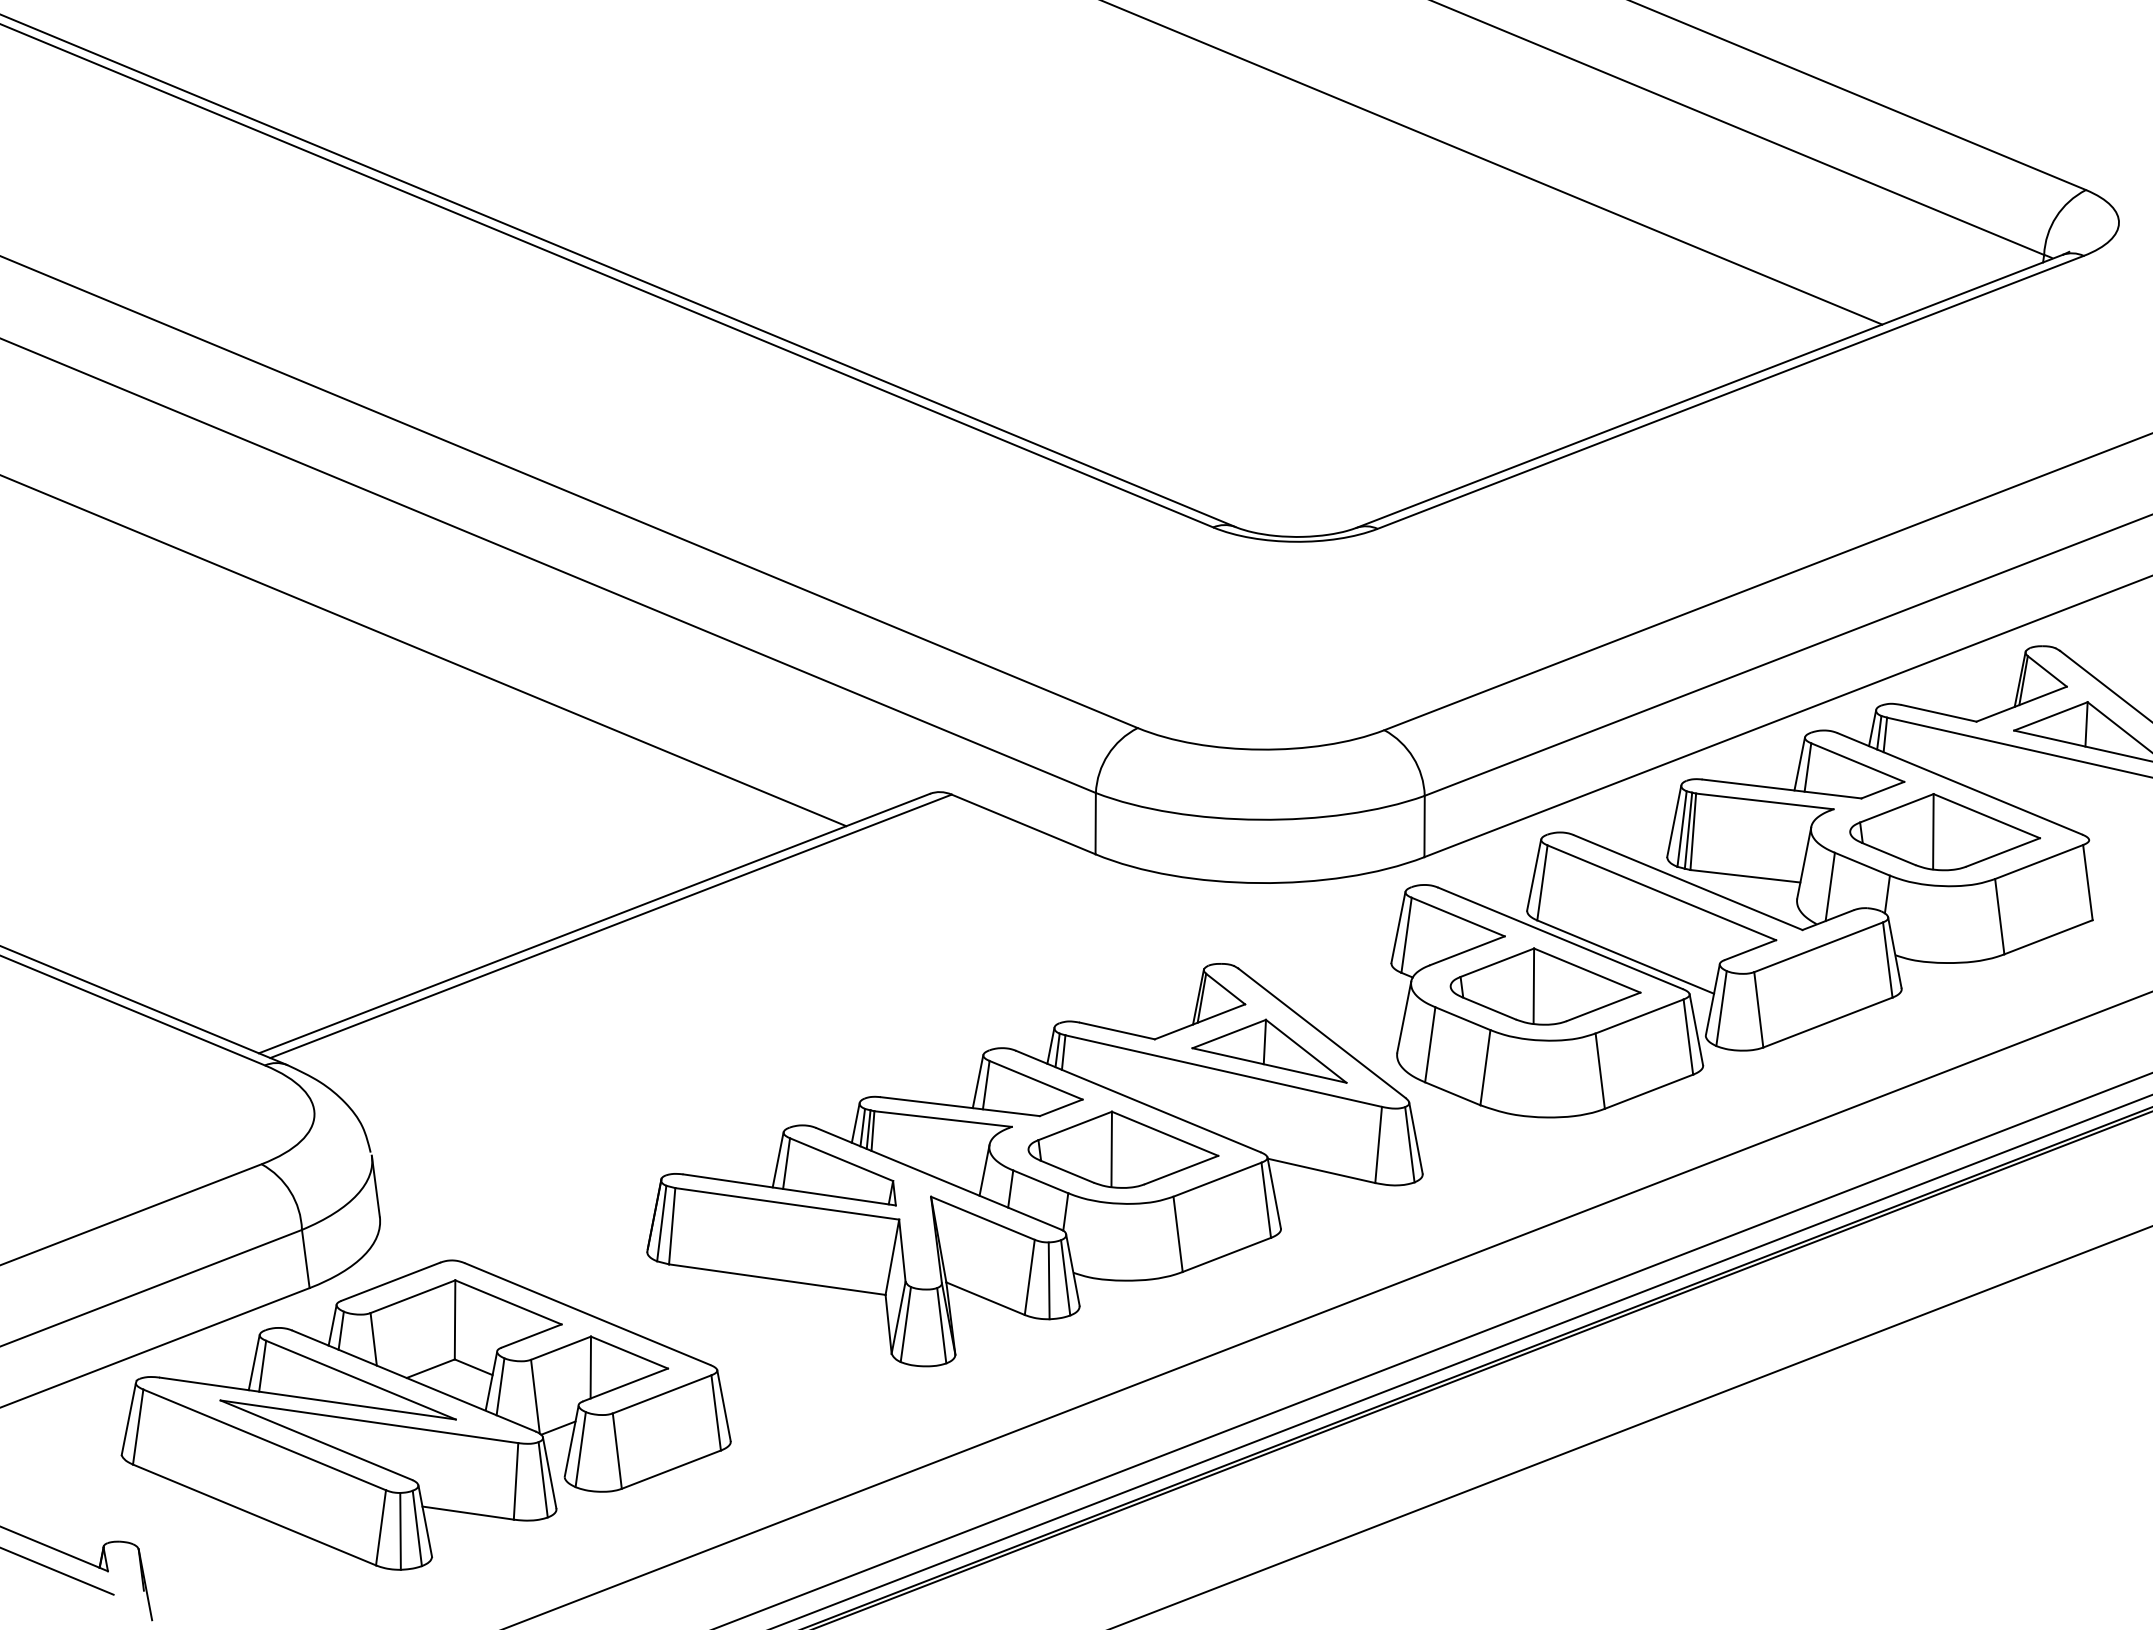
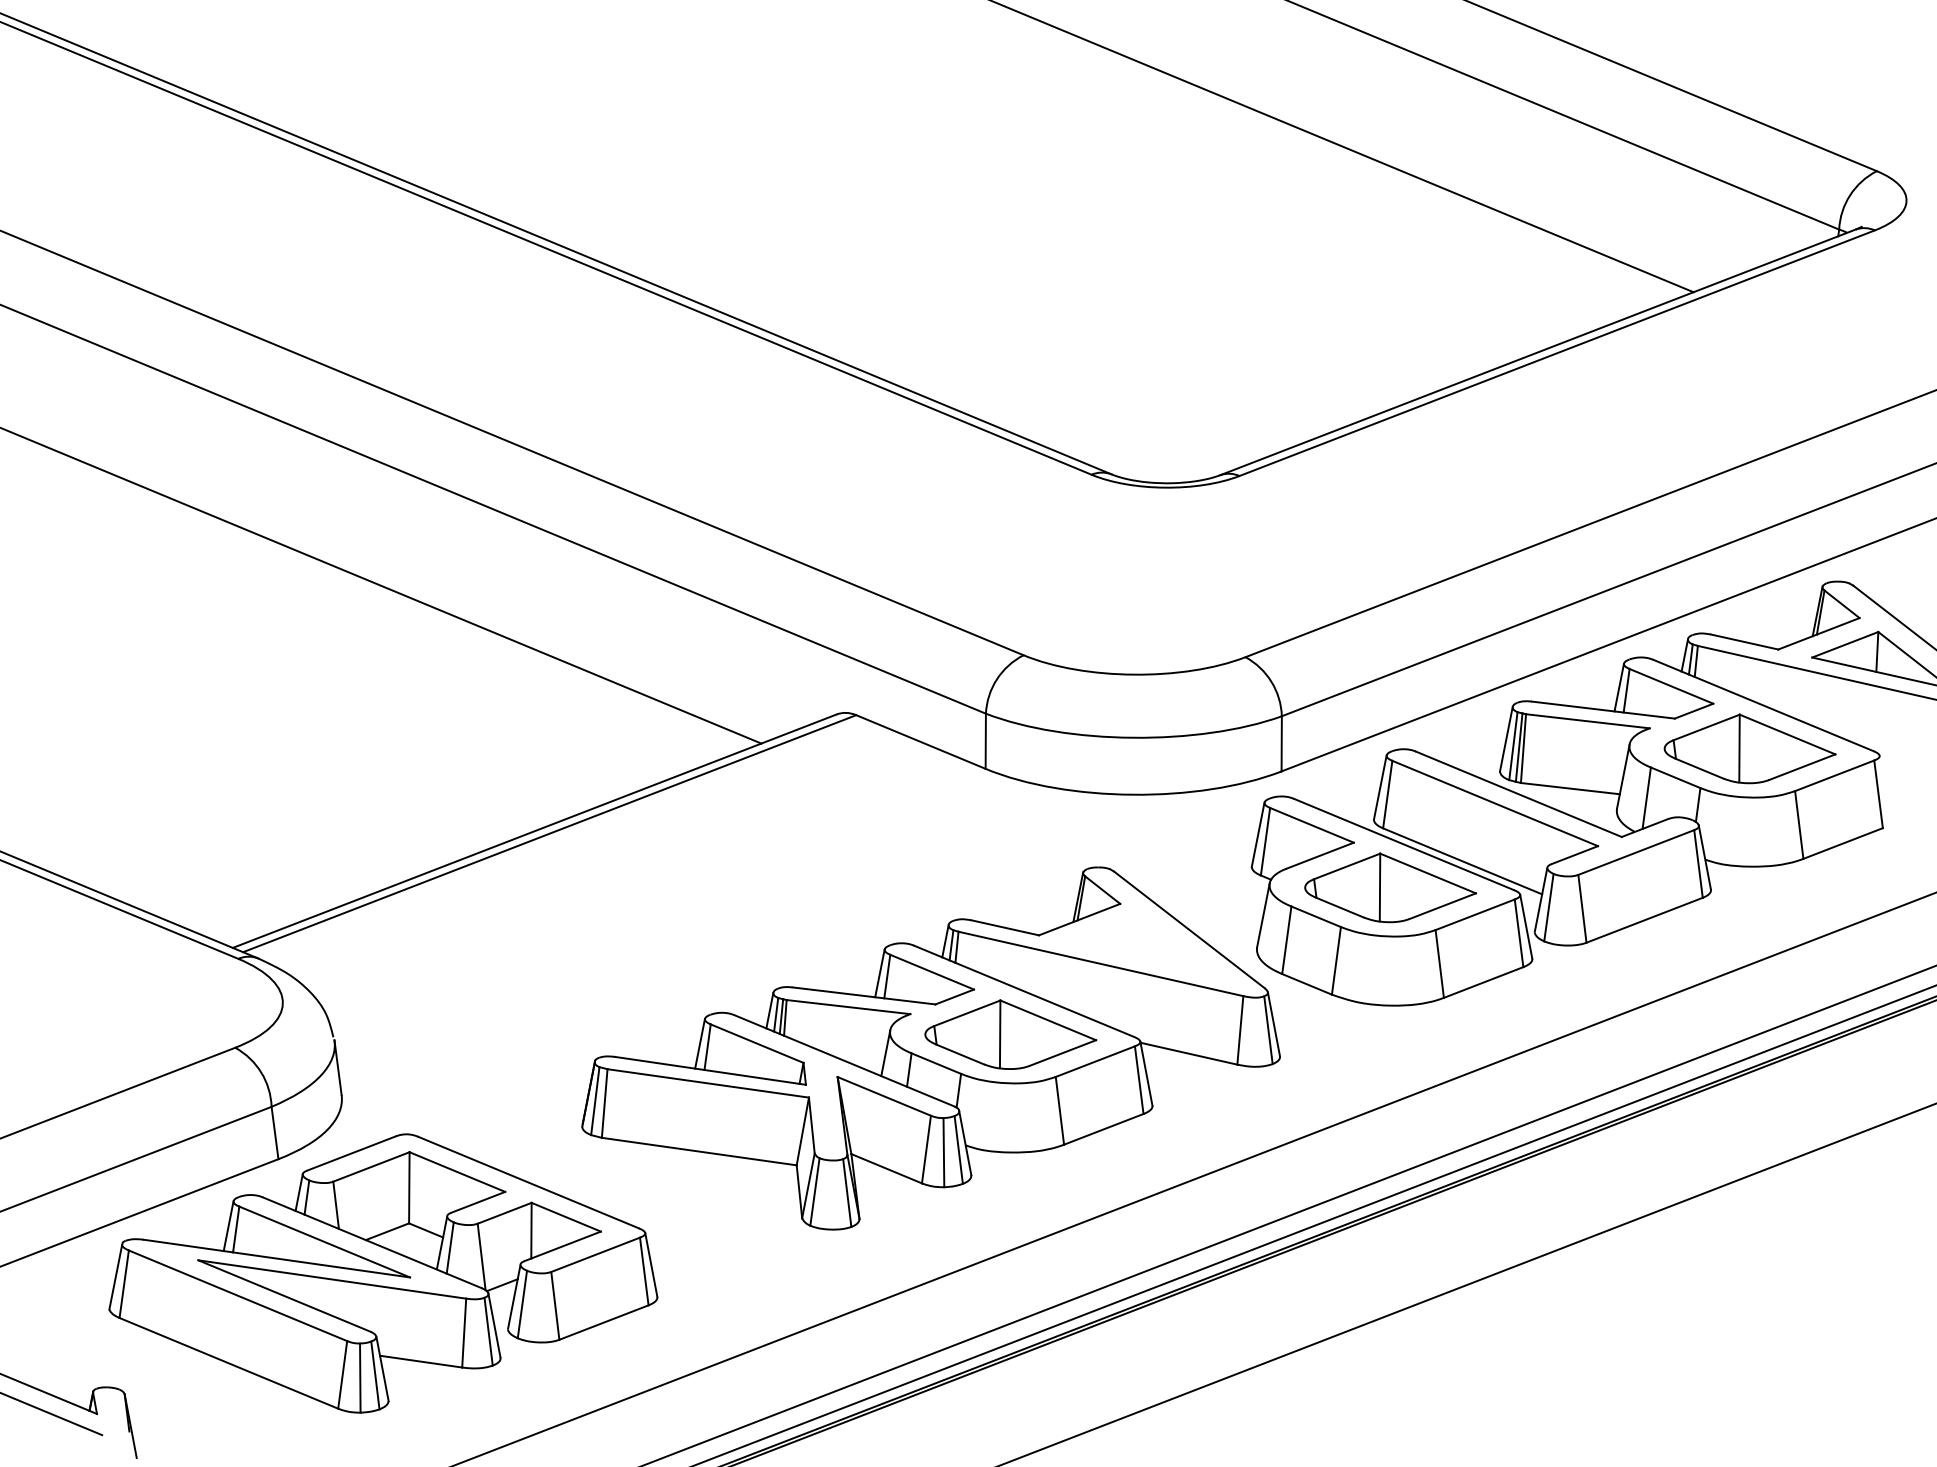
part: (1269, 1050) -> (1142, 945), removed

